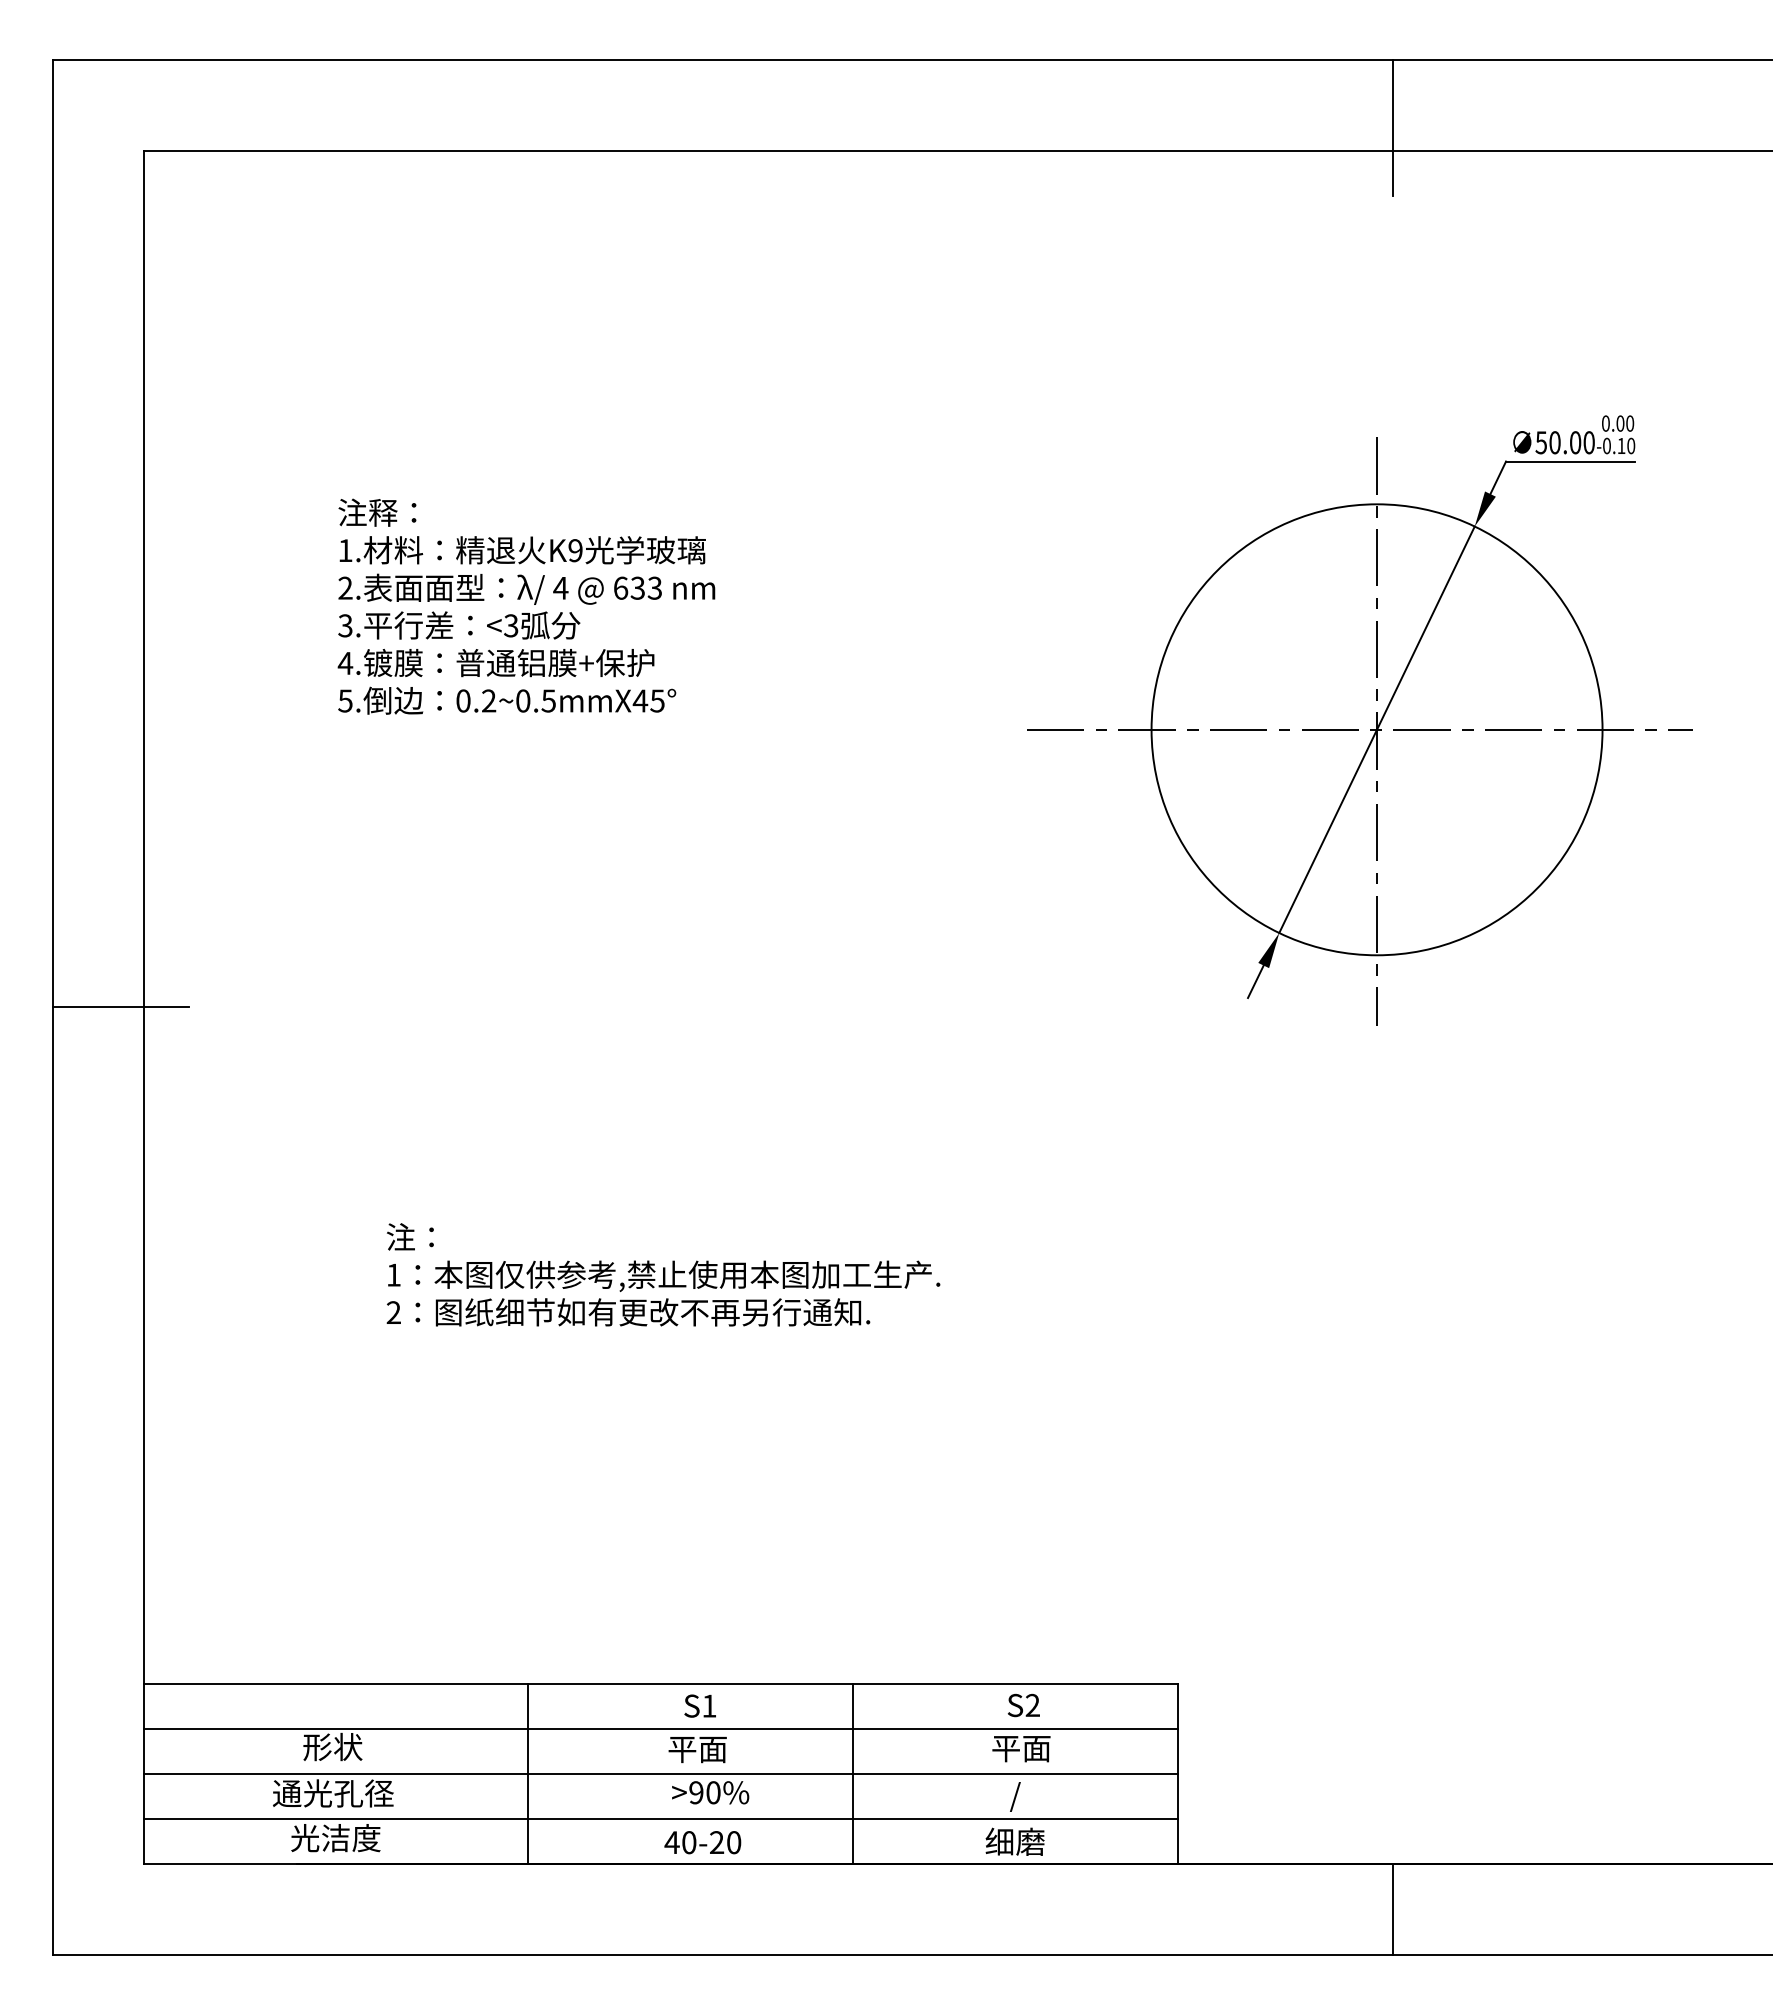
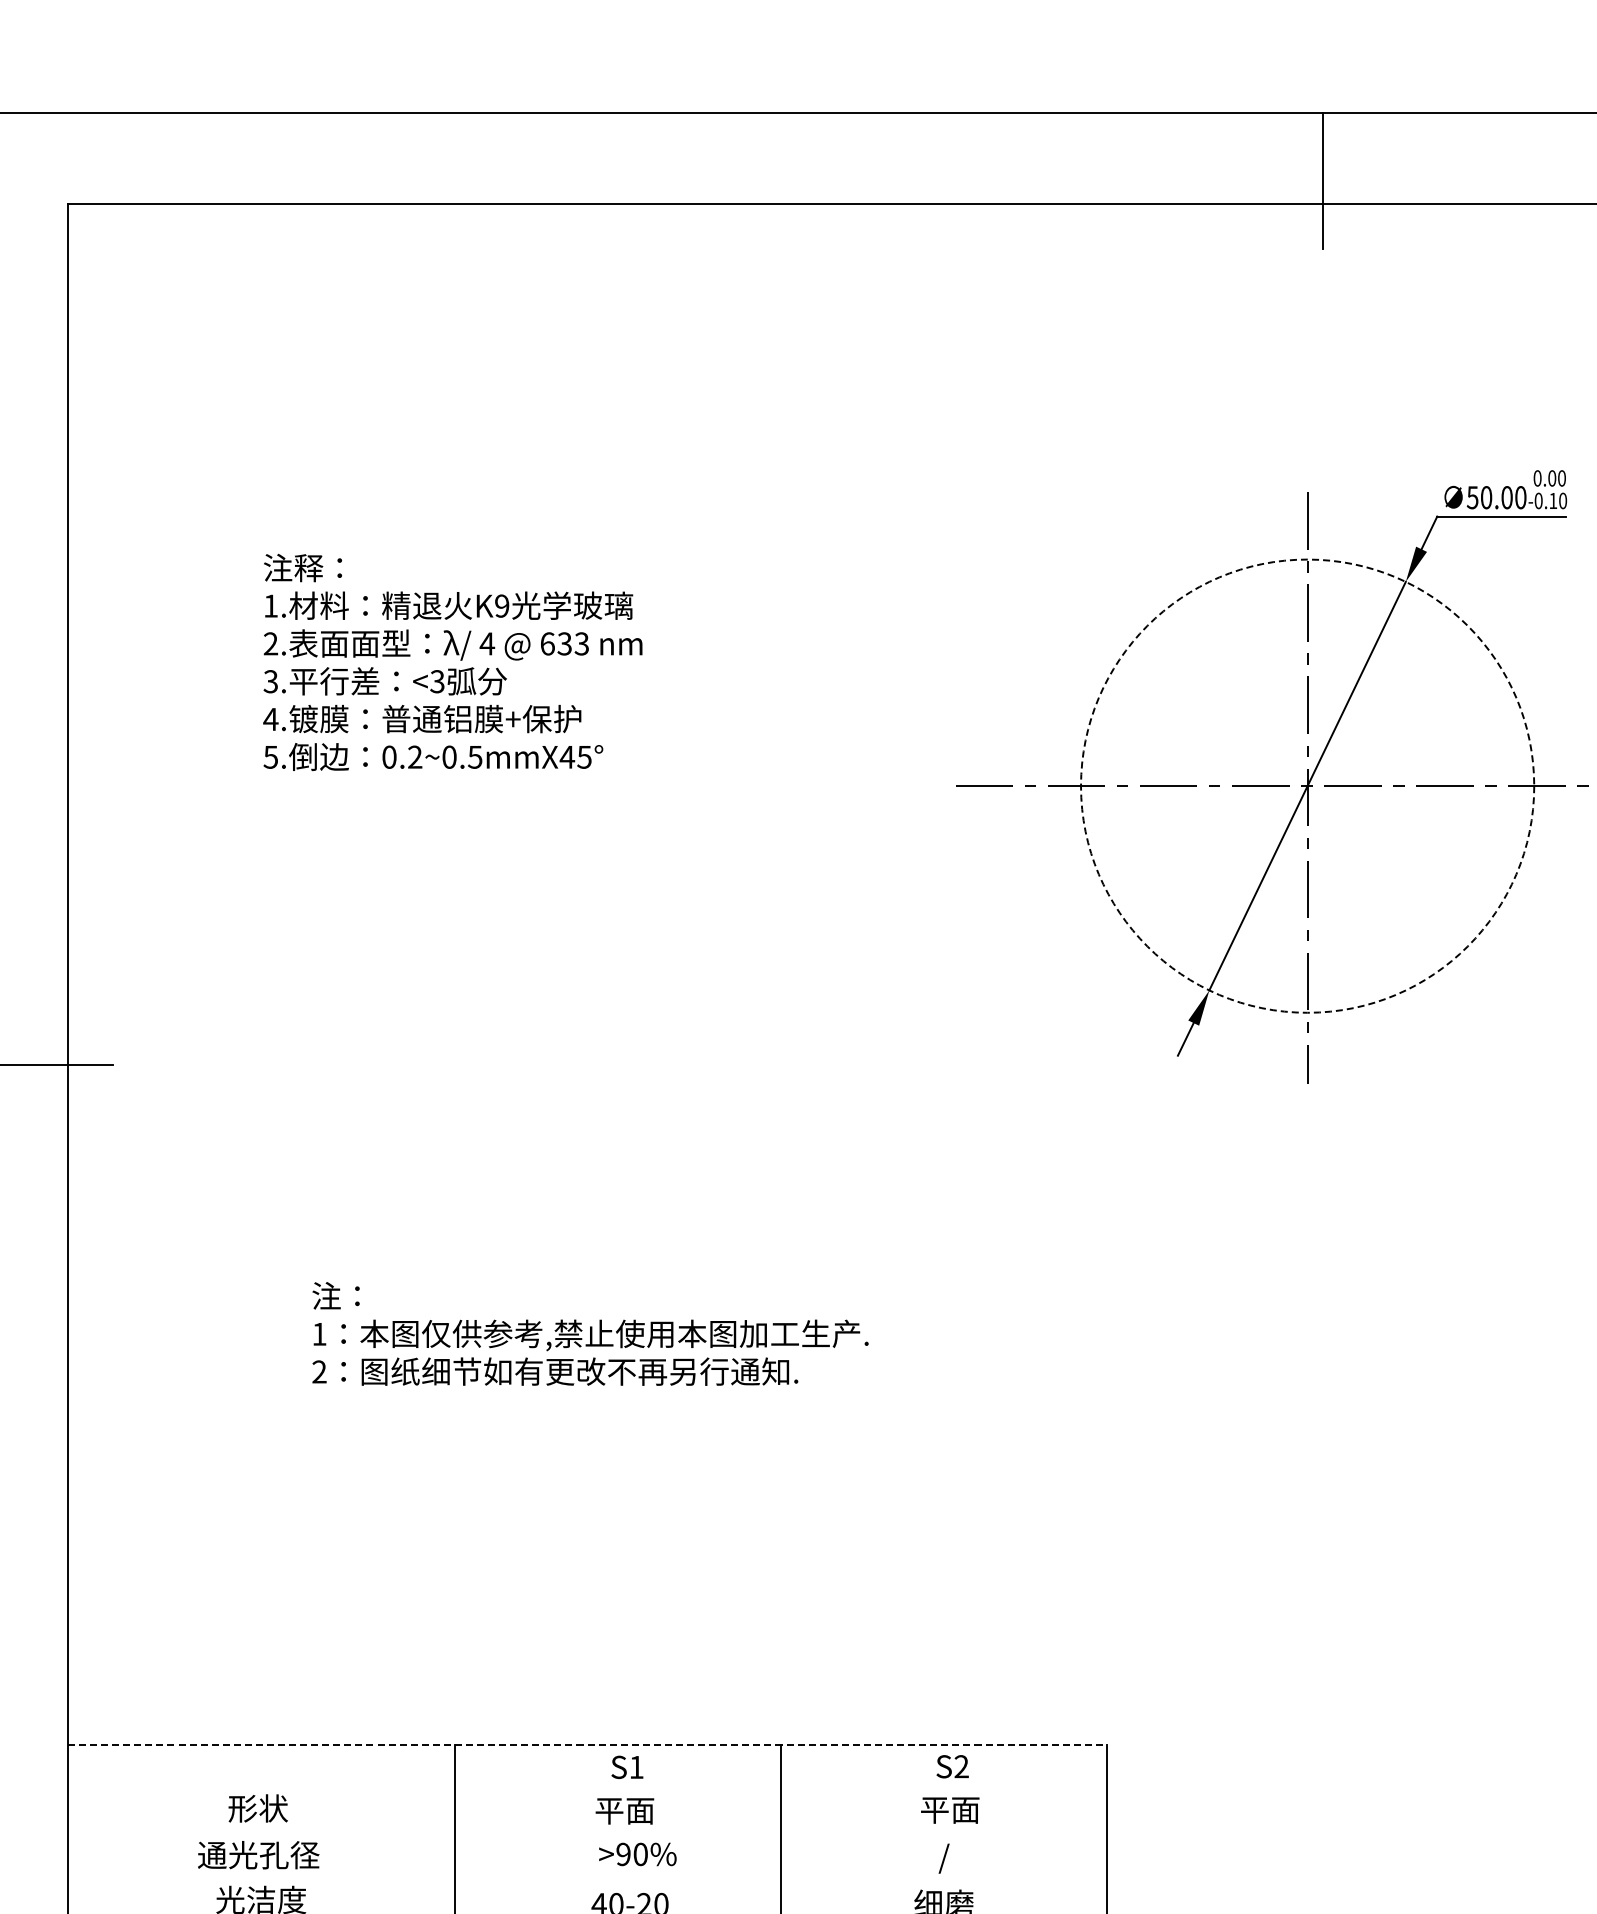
circle: (1376, 729) -> (1307, 785), solid -> dashed
line: (661, 1683) -> (588, 1744), solid -> dashed
line: (660, 1729) -> (587, 1790), removed
line: (660, 1774) -> (587, 1836), removed
line: (660, 1819) -> (587, 1881), removed

